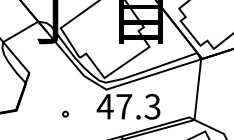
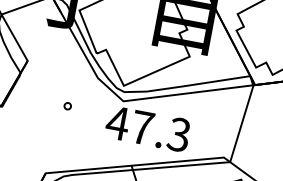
part: (65, 113) -> (67, 105), moved

